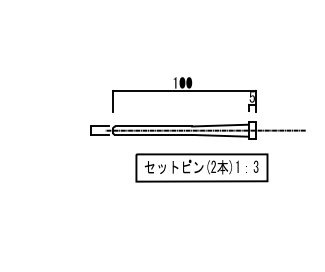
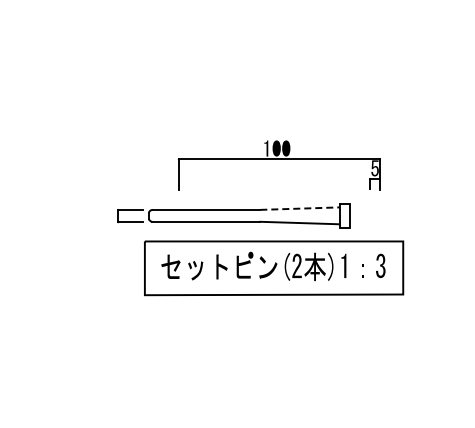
part: (183, 94) -> (278, 165), moved
line: (220, 125) -> (300, 208), solid -> dashed
line: (205, 130) -> (279, 215), removed
part: (202, 168) -> (274, 268), size x1.4

